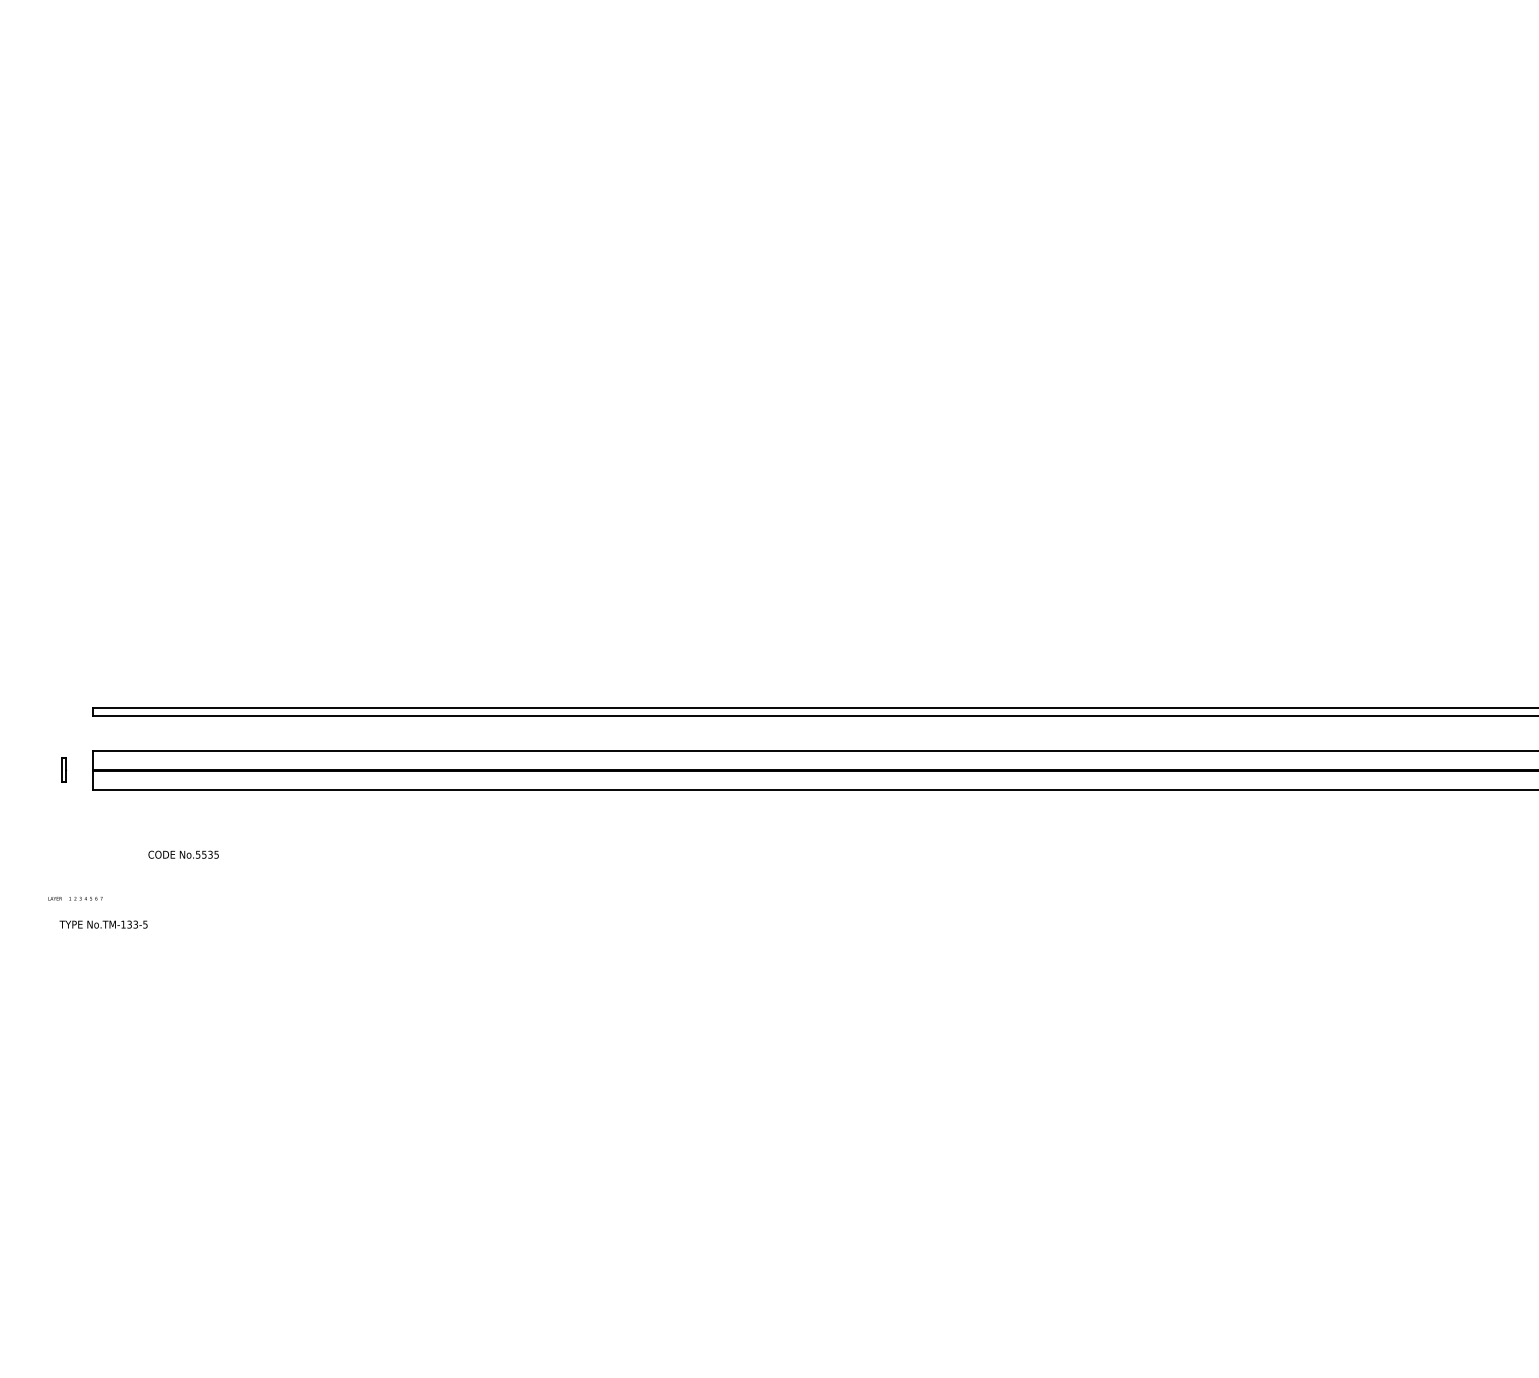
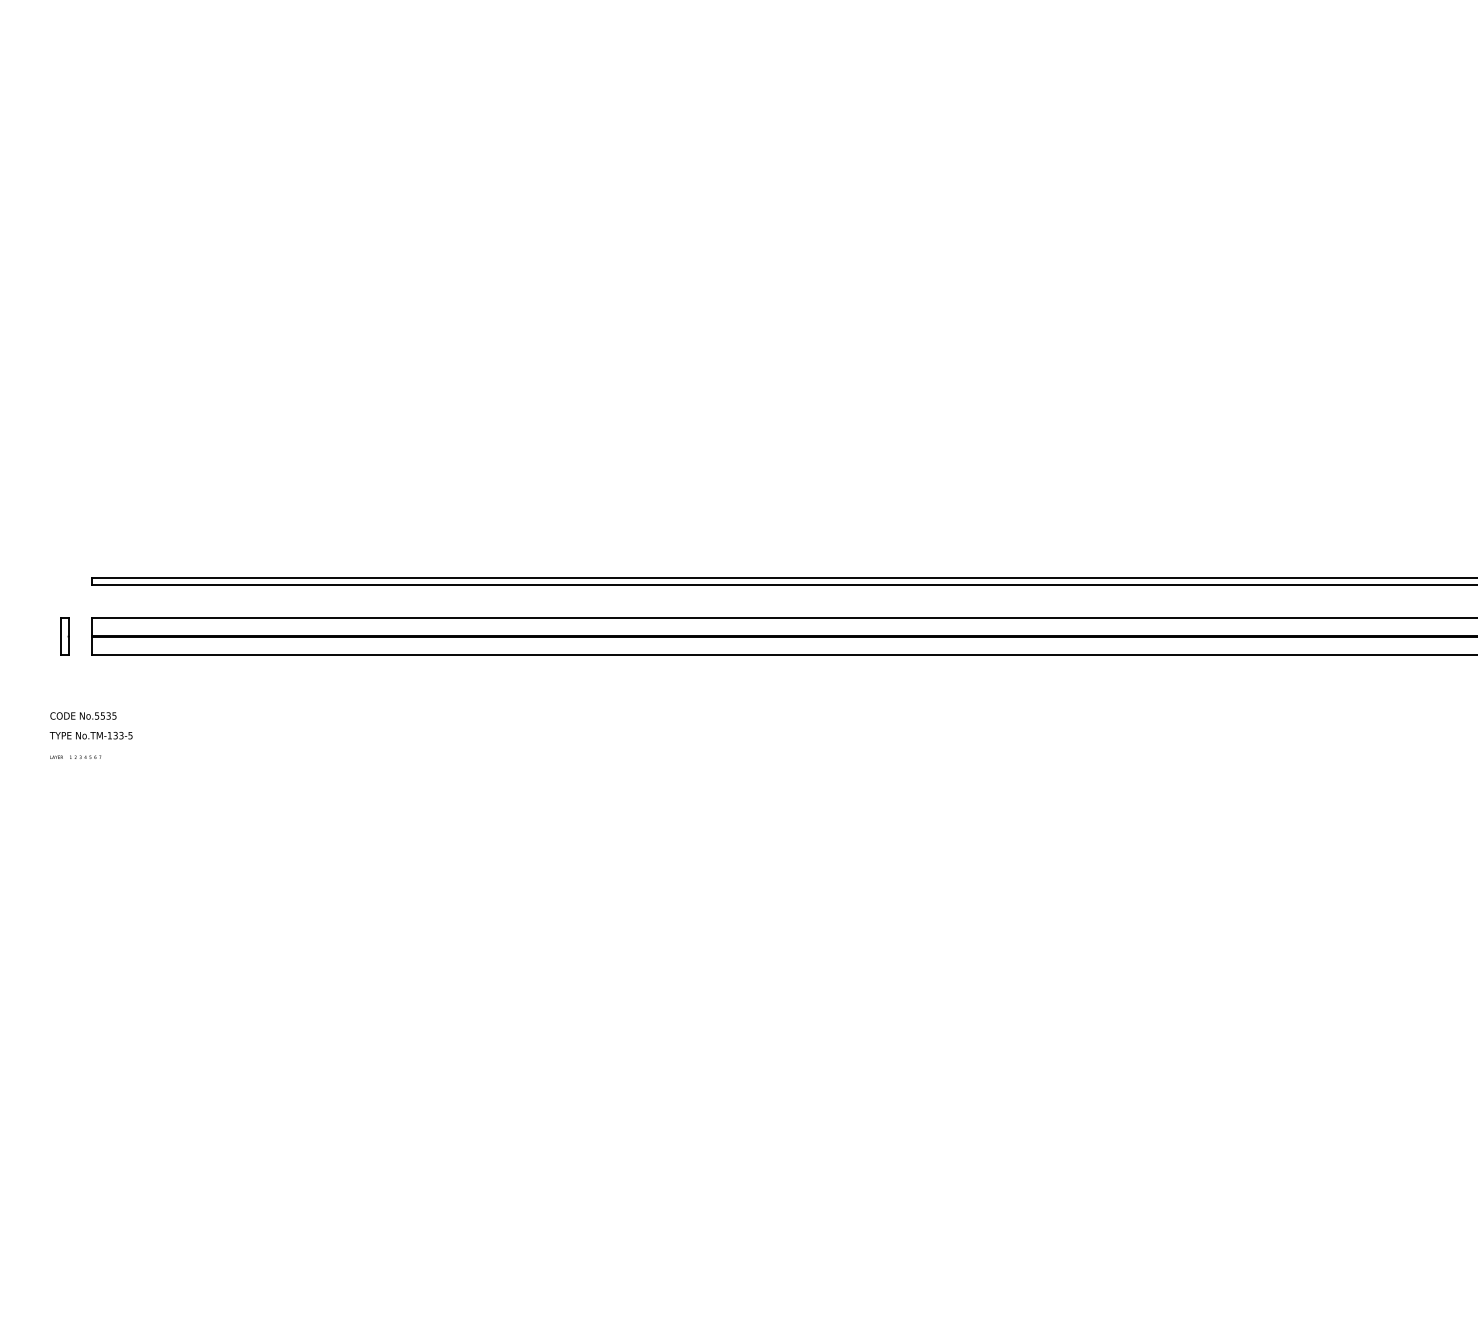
part: (63, 770) -> (64, 636), size x1.67
text: (183, 854) -> (83, 715), moved
text: (102, 924) -> (90, 735), moved

